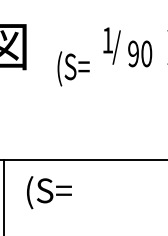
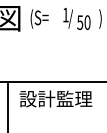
text: (134, 53) -> (80, 22), 90 -> 50
text: (73, 67) -> (39, 18), moved
text: (89, 191) -> (55, 99), (S= -> 設計監理

